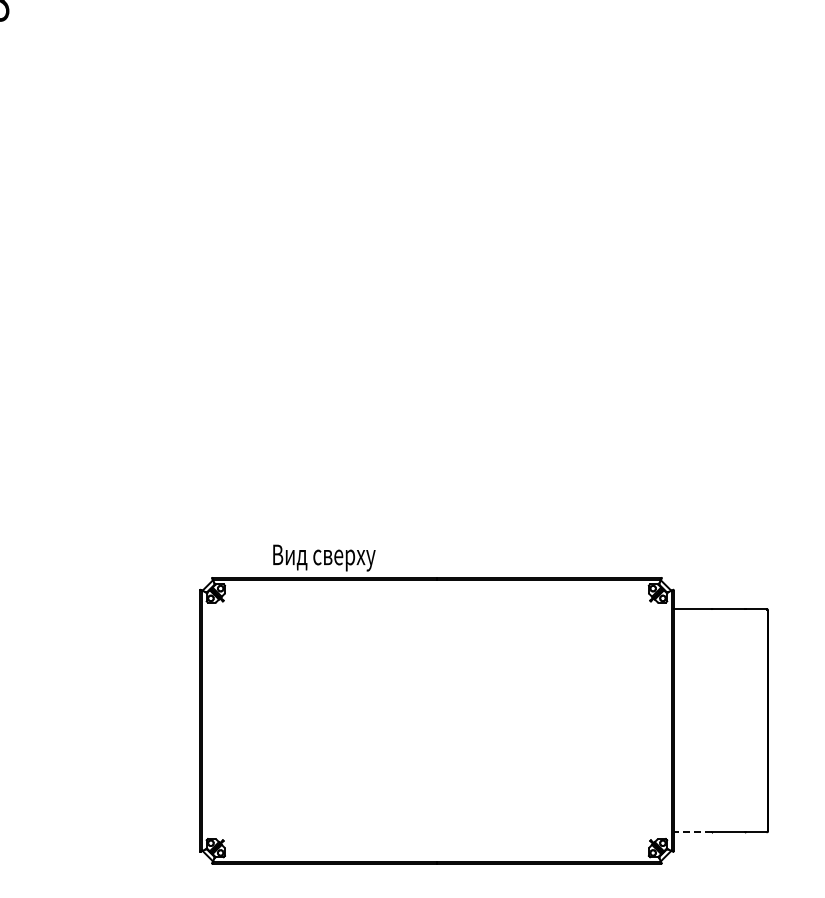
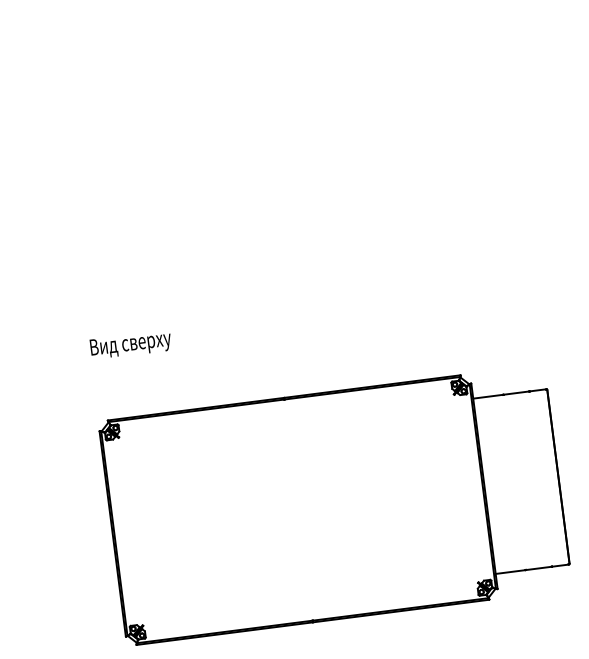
text: (324, 557) -> (131, 344), moved
line: (692, 832) -> (510, 572), dashed -> solid

